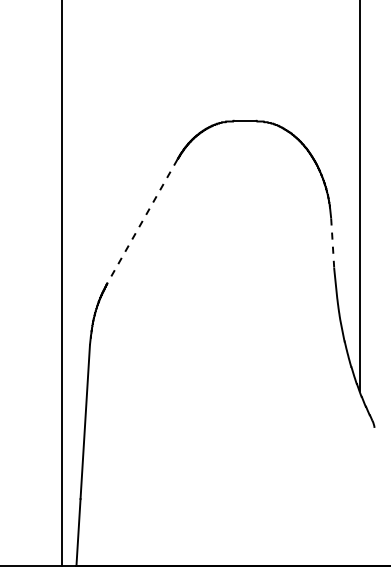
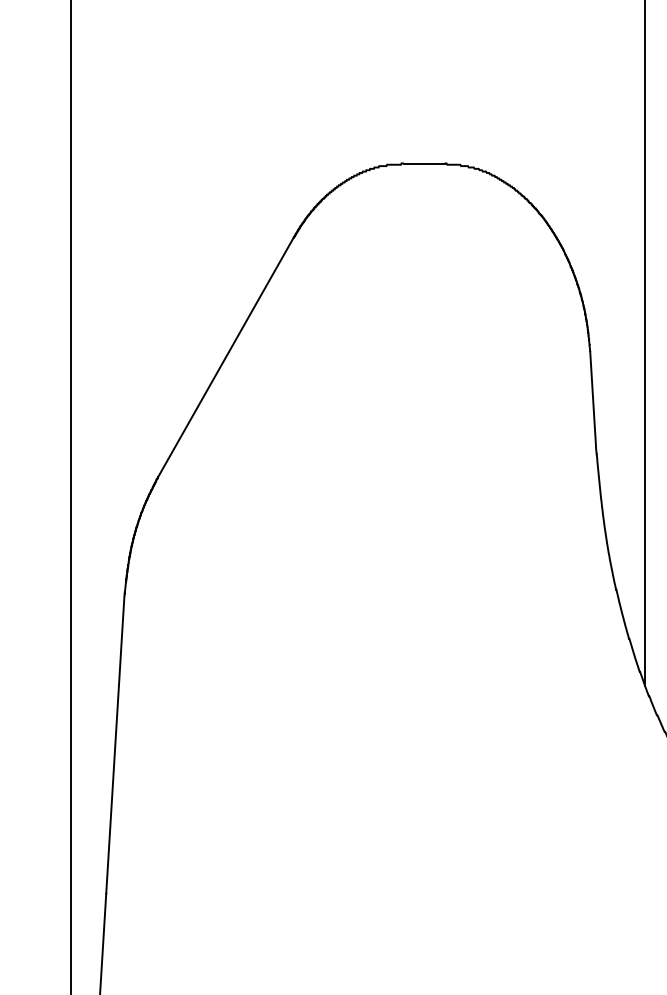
line: (142, 221) -> (225, 357), dashed -> solid
line: (332, 243) -> (592, 400), dashed -> solid

